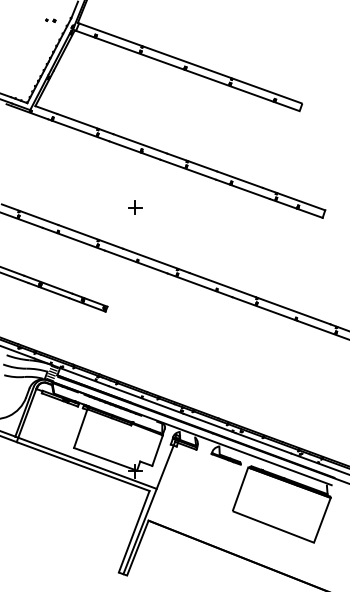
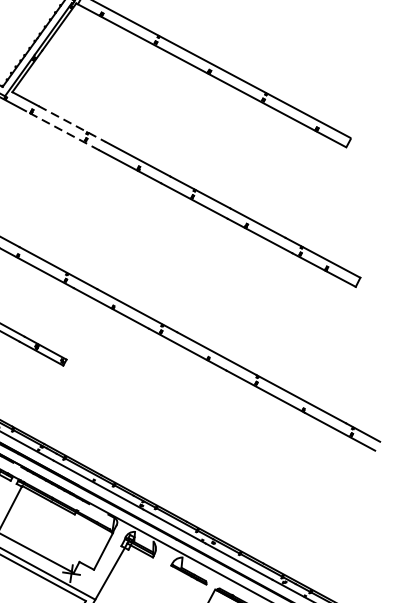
line: (85, 124) -> (72, 124), solid -> dashed
line: (78, 130) -> (62, 130), solid -> dashed
part: (135, 207) -> (120, 239), removed

